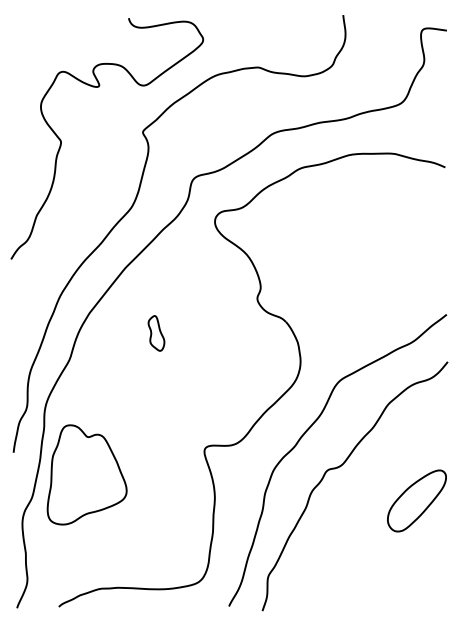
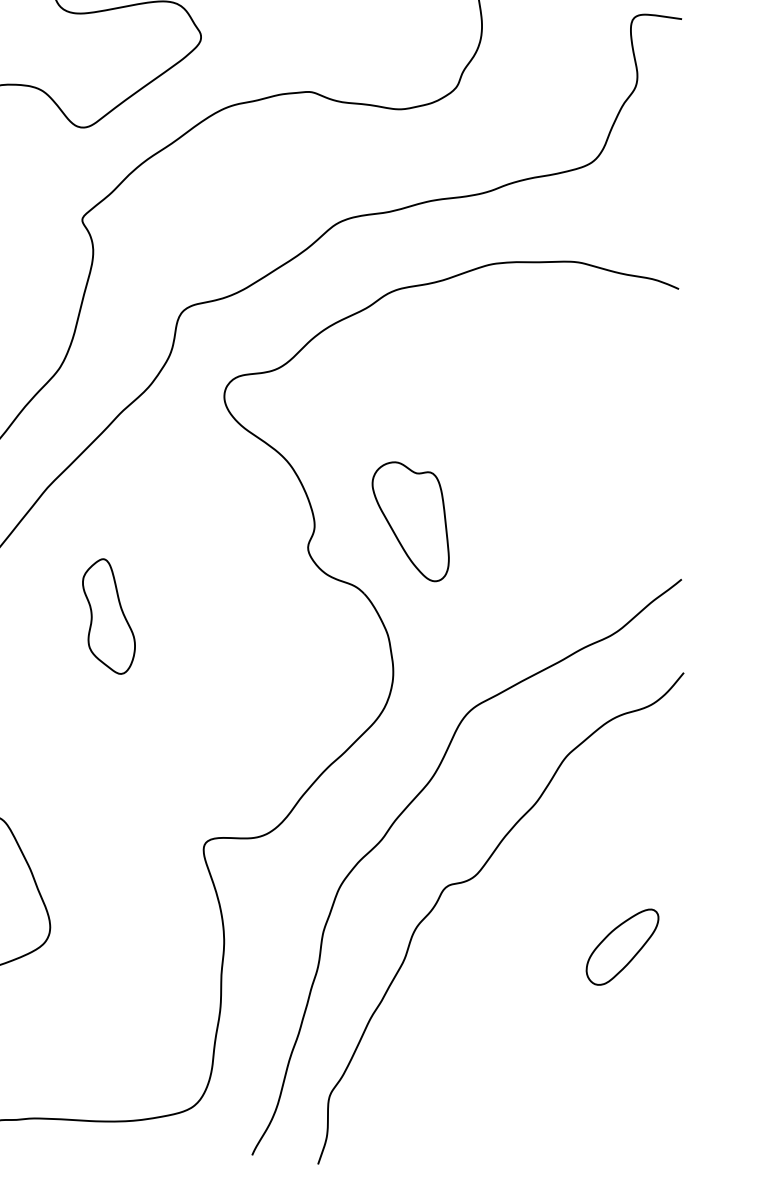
part: (309, 285) -> (410, 522), added
part: (156, 333) -> (108, 616), size x1.67
part: (416, 500) -> (621, 946), size x0.62

